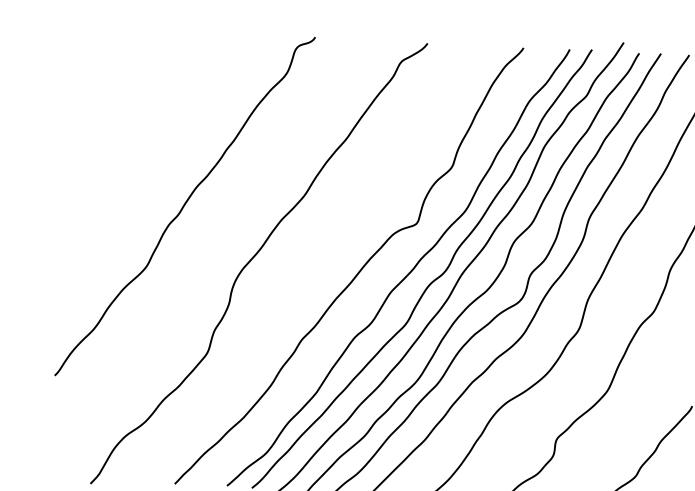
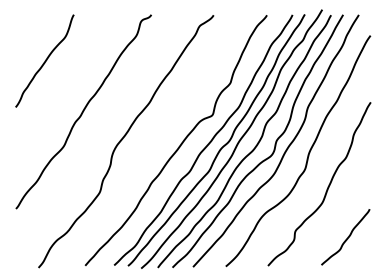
curve: (120, 110) -> (45, 60), added

